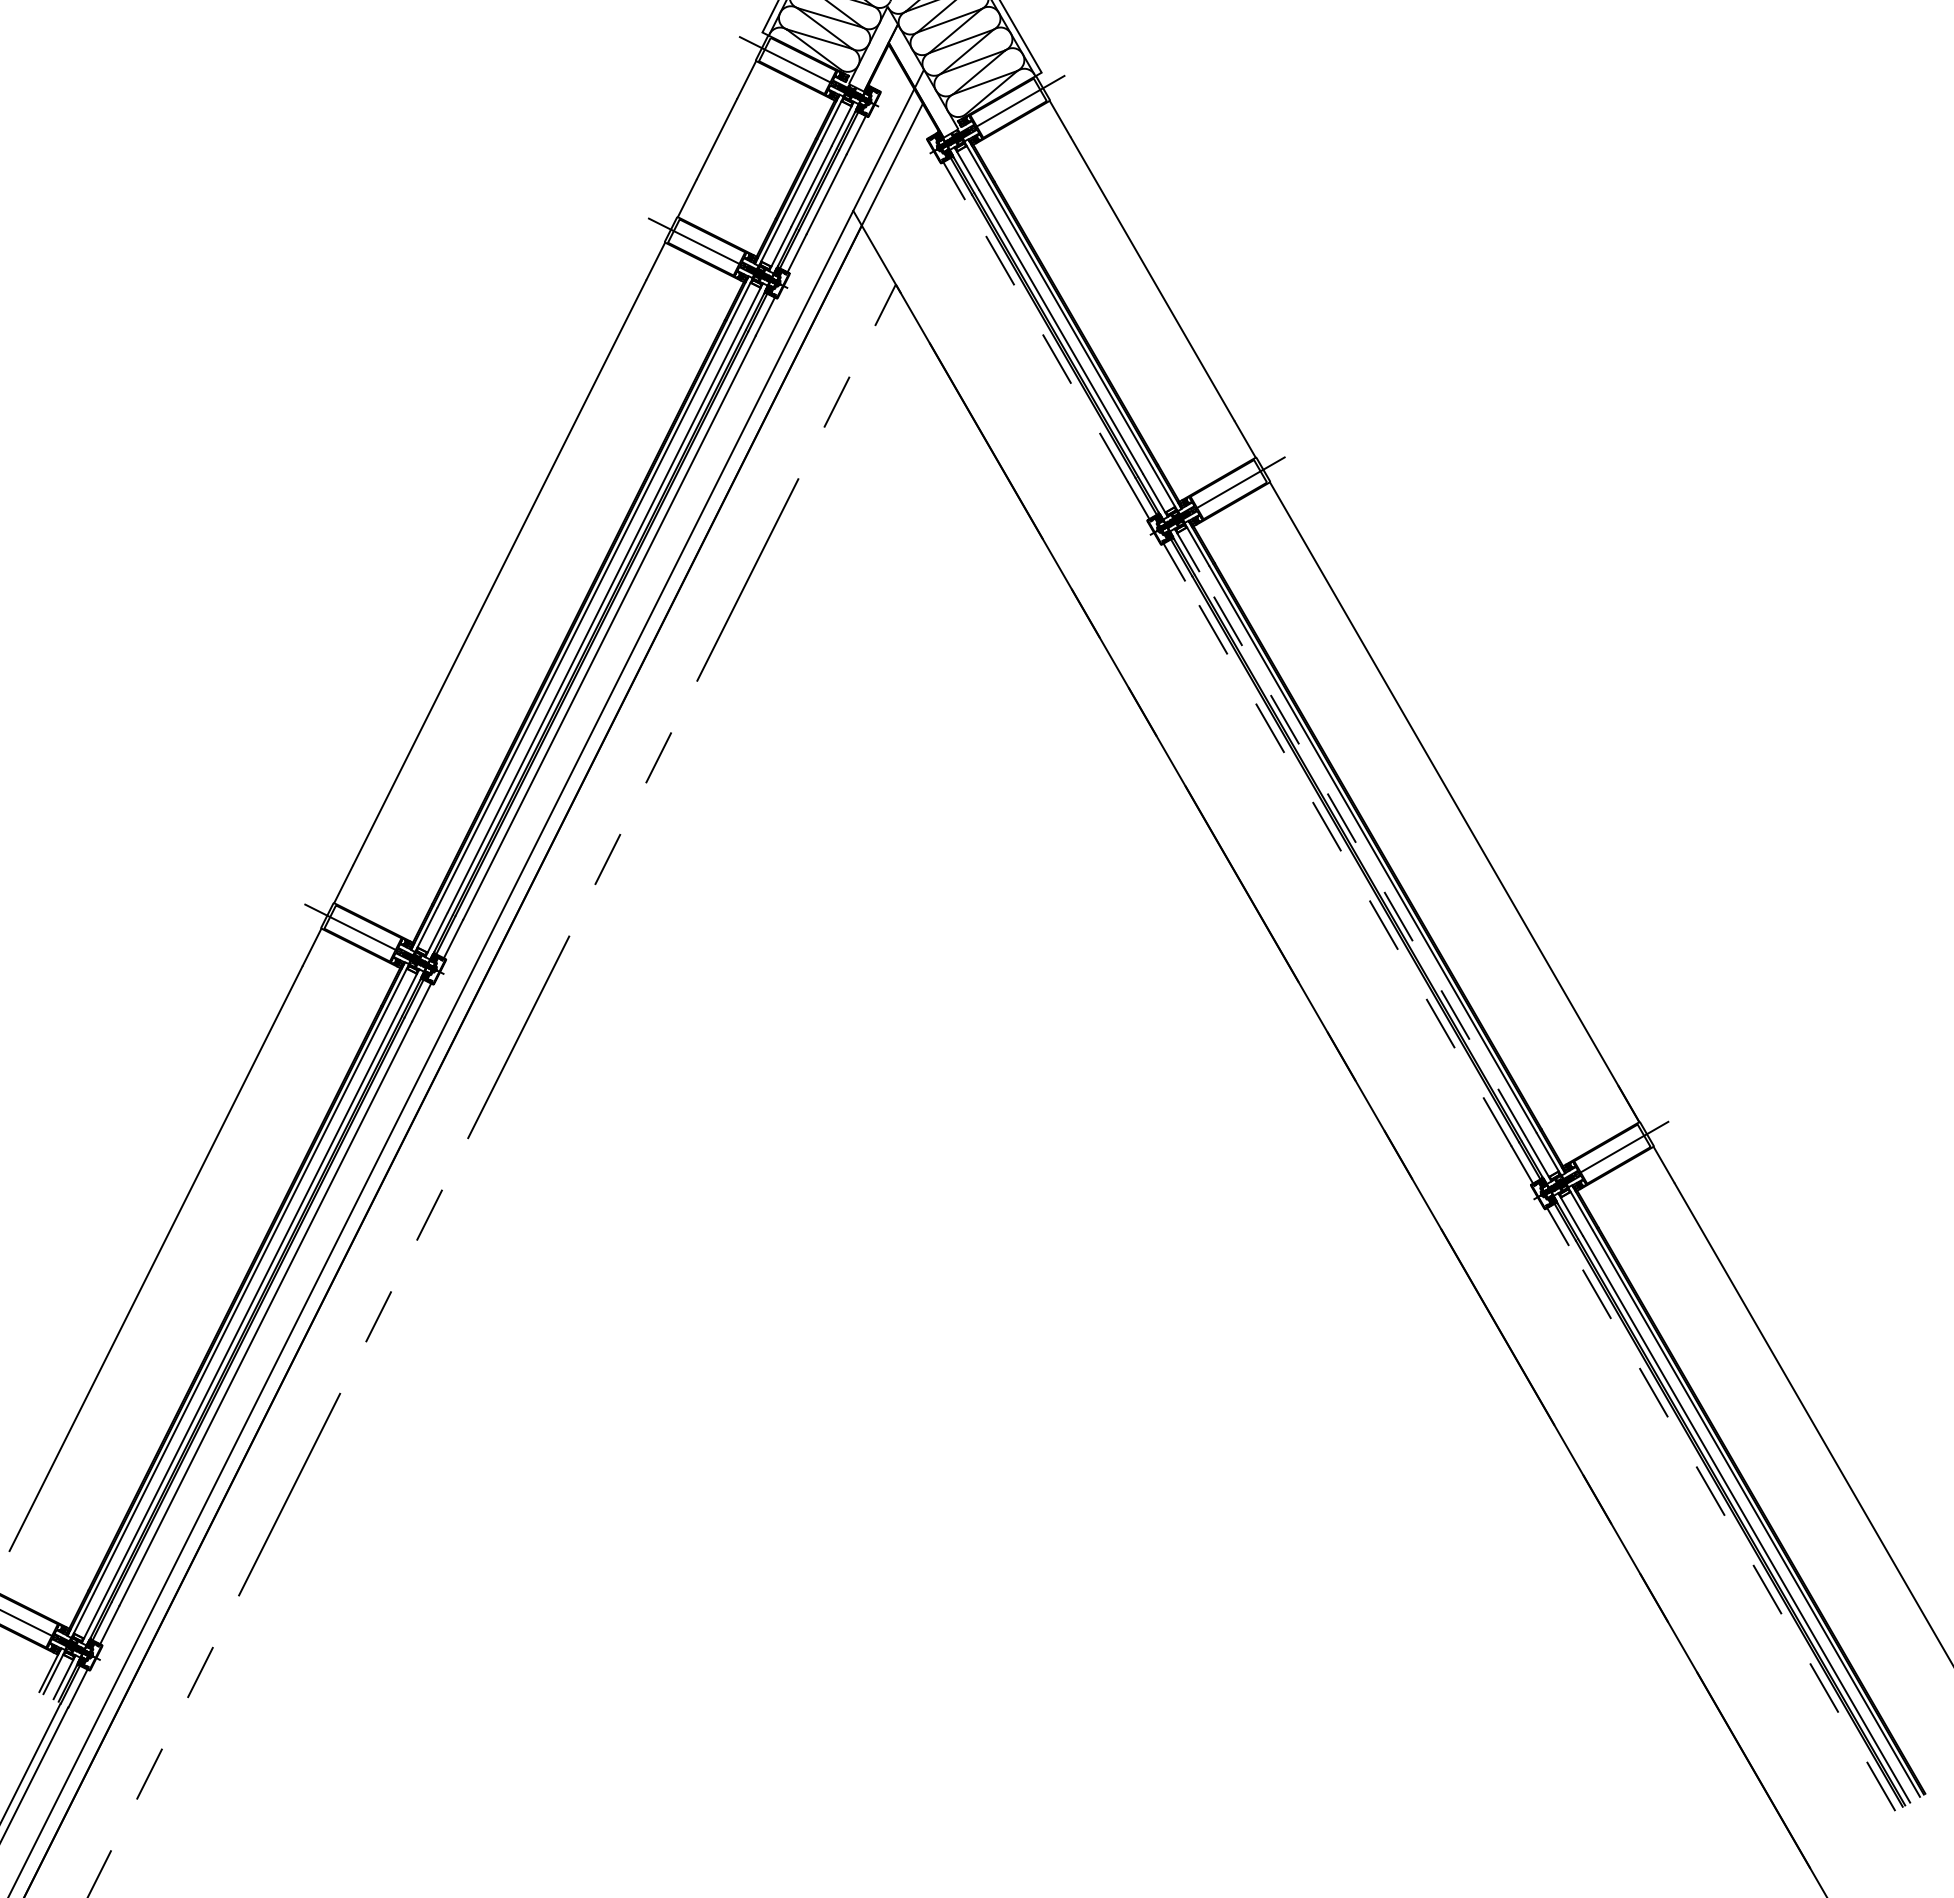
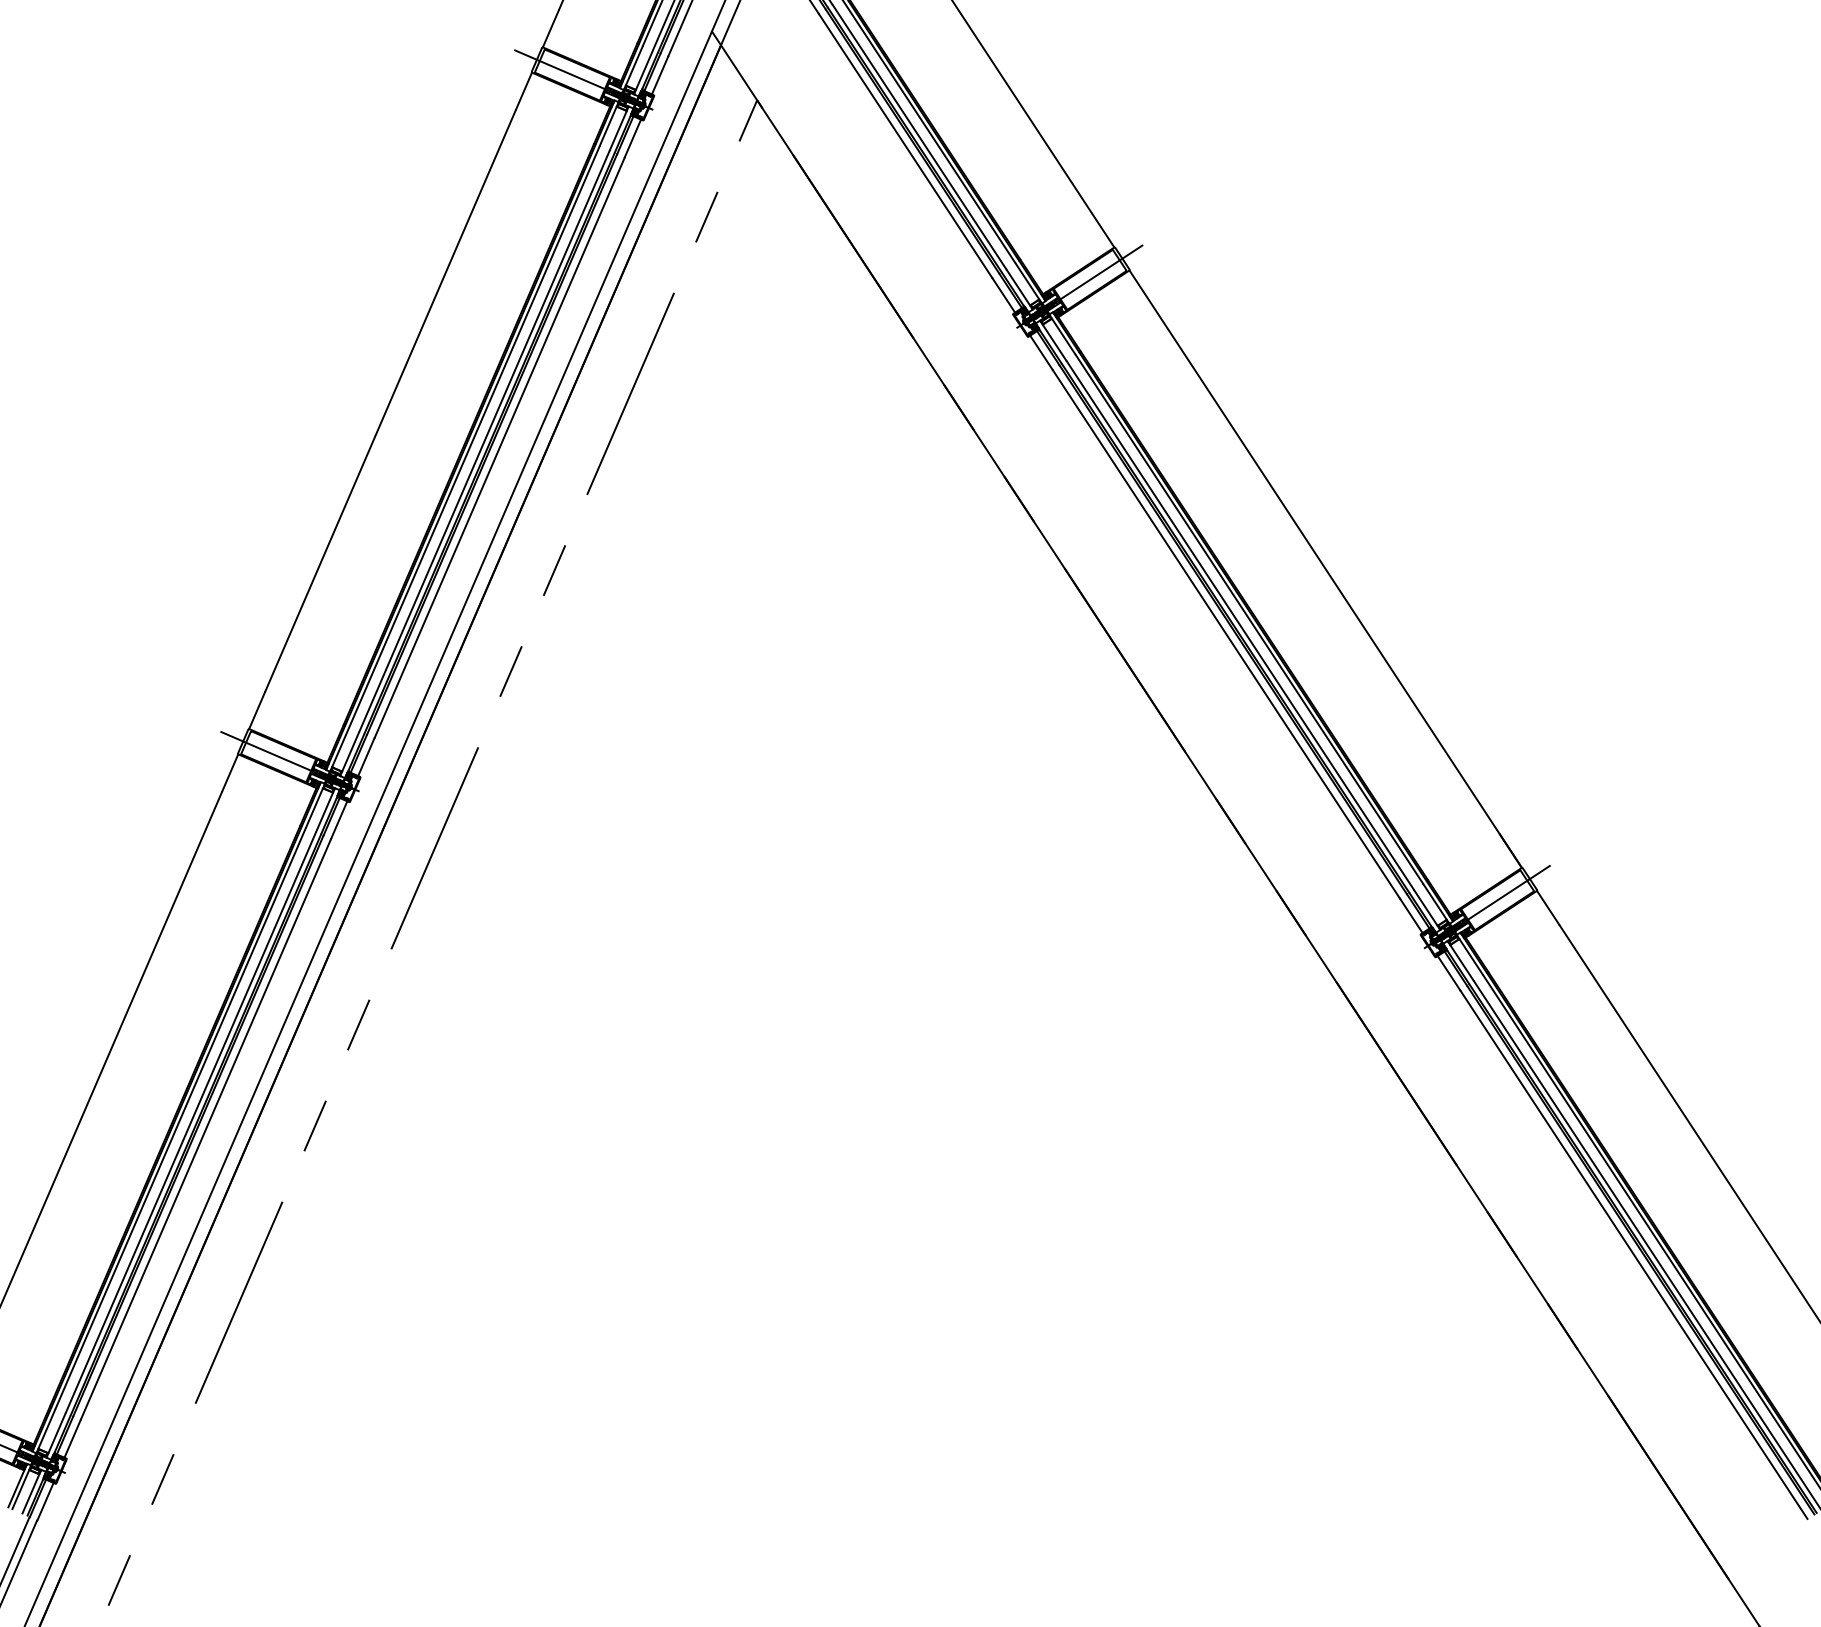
line: (1046, 340) -> (905, 145), dashed -> solid
line: (1363, 855) -> (1240, 625), dashed -> solid
line: (1348, 863) -> (1226, 634), dashed -> solid
line: (1731, 1528) -> (1633, 1255), dashed -> solid

